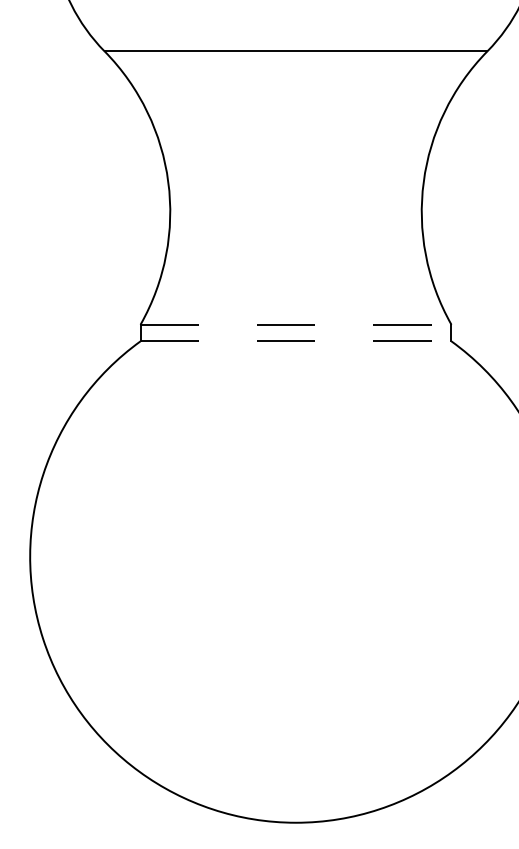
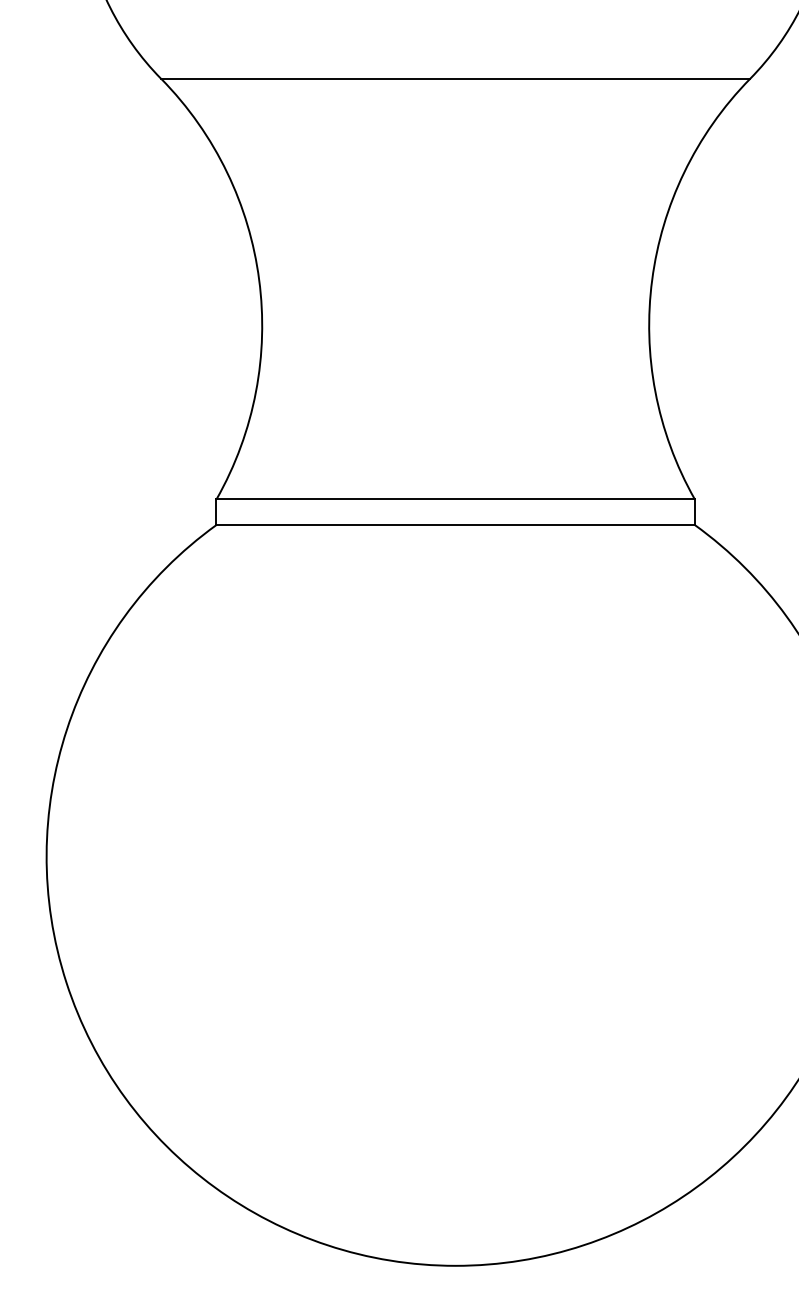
line: (296, 324) -> (456, 499), dashed -> solid
line: (296, 341) -> (456, 525), dashed -> solid

